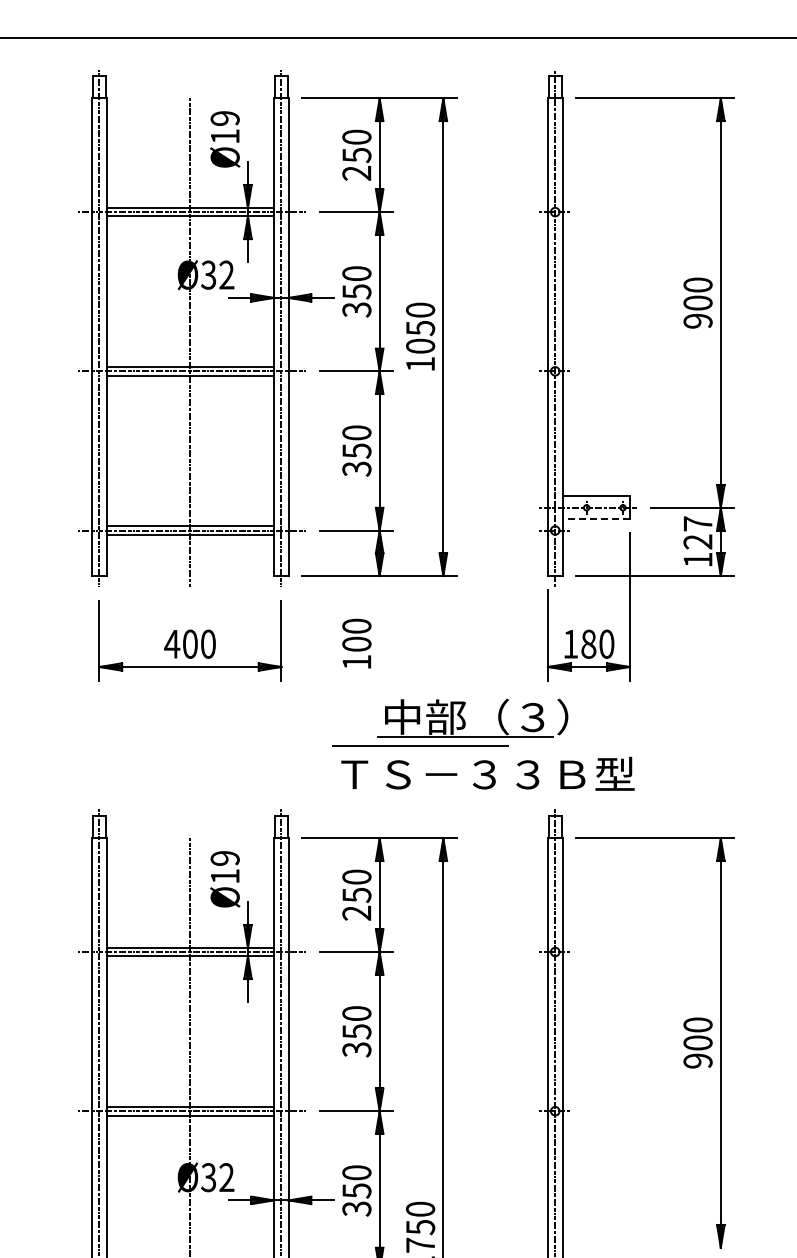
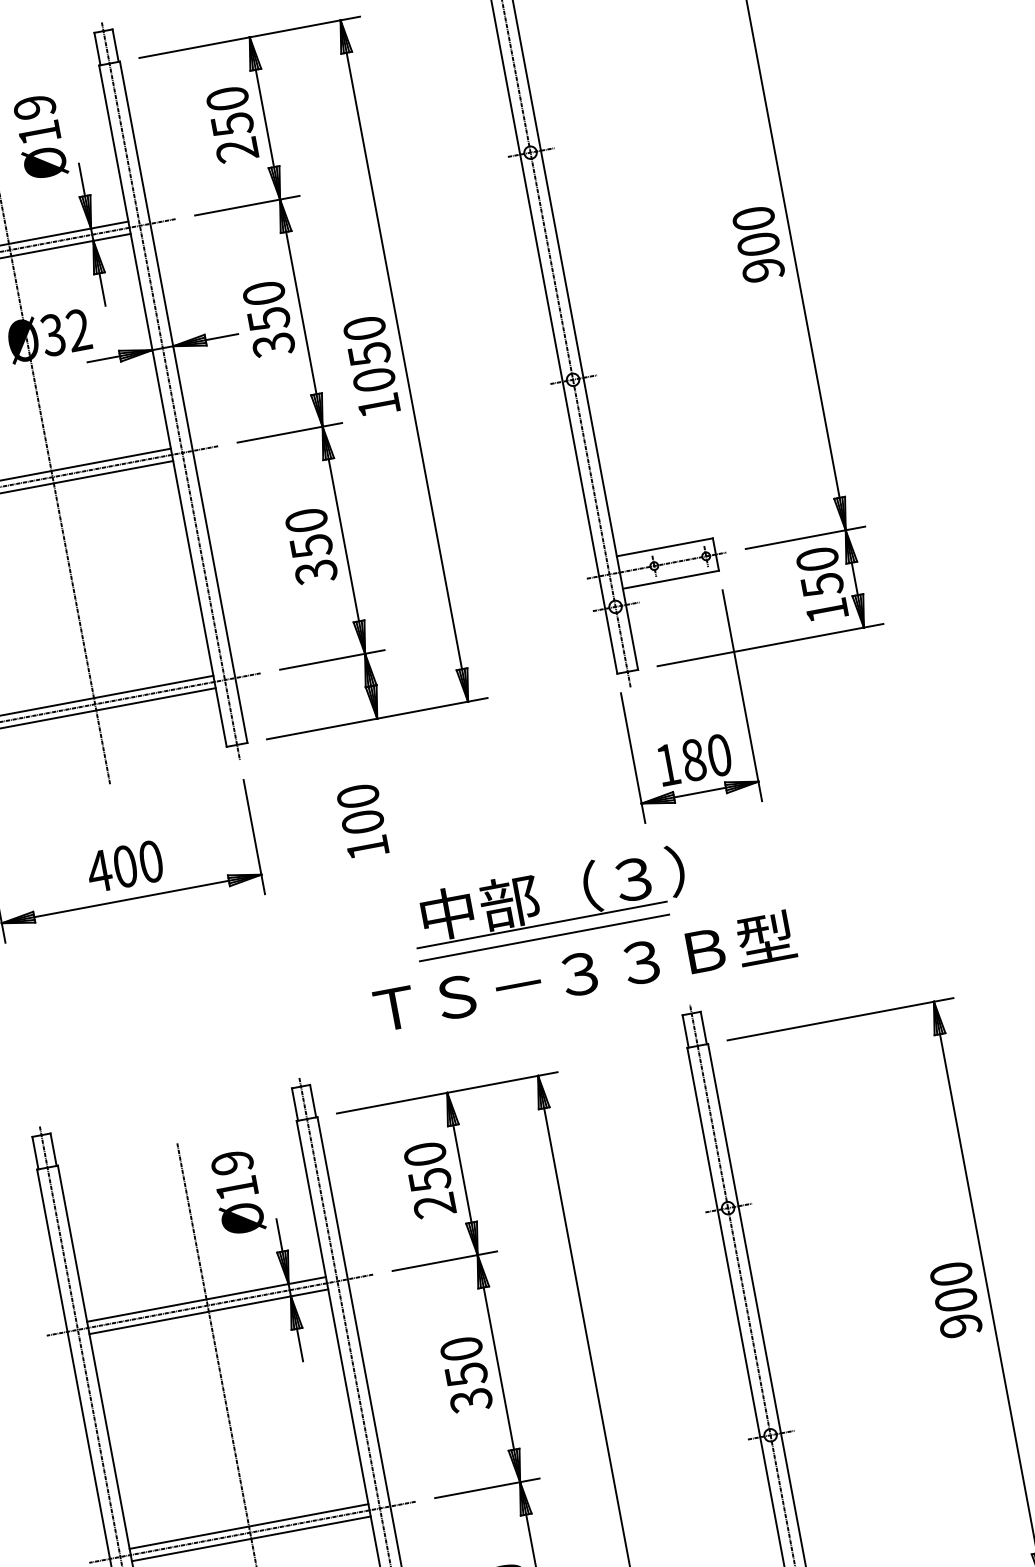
line: (596, 519) -> (671, 580), dashed -> solid
text: (697, 532) -> (819, 571), 127 -> 150
line: (420, 745) -> (544, 937), moved

